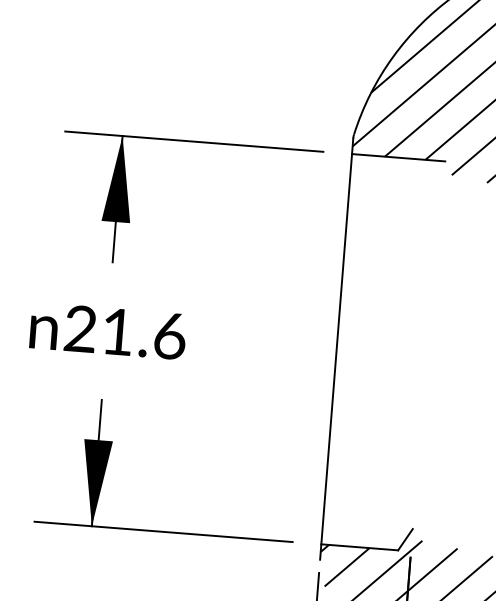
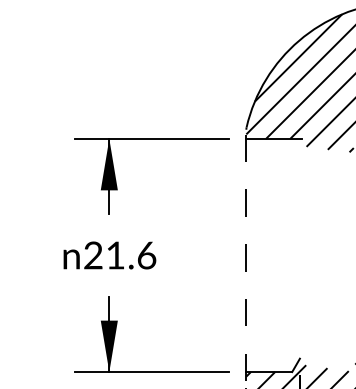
line: (336, 349) -> (246, 255), solid -> dashed

